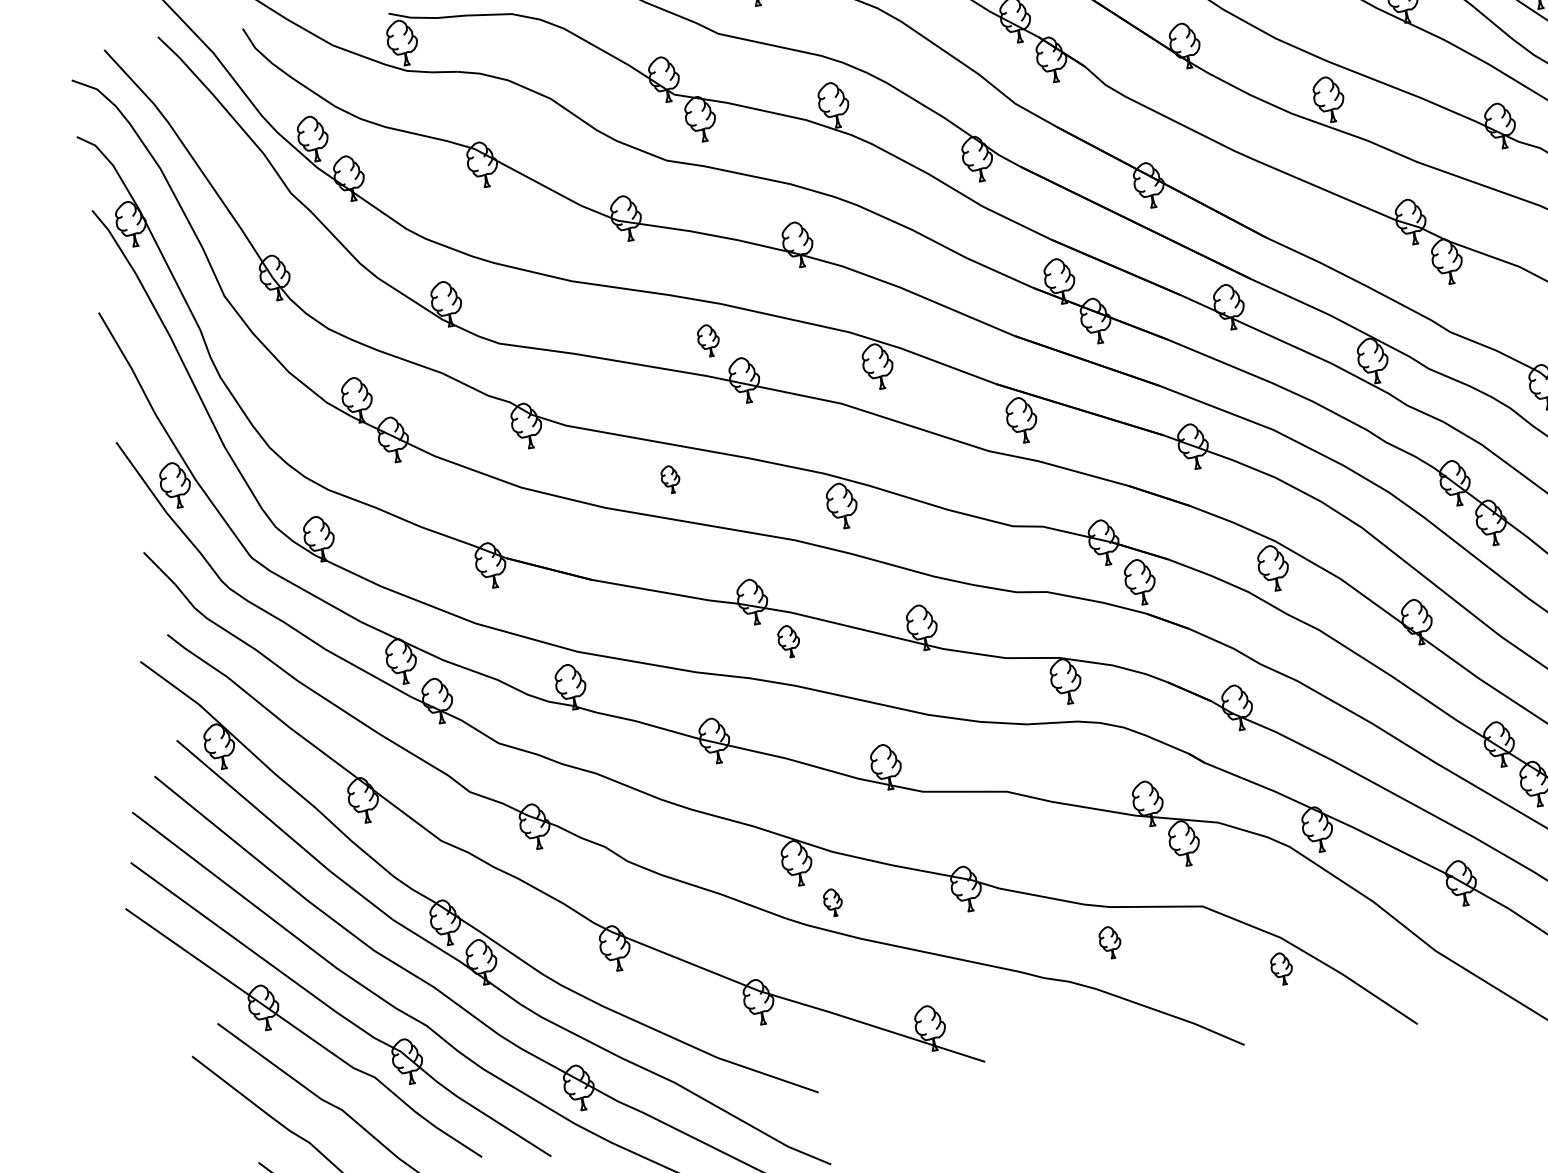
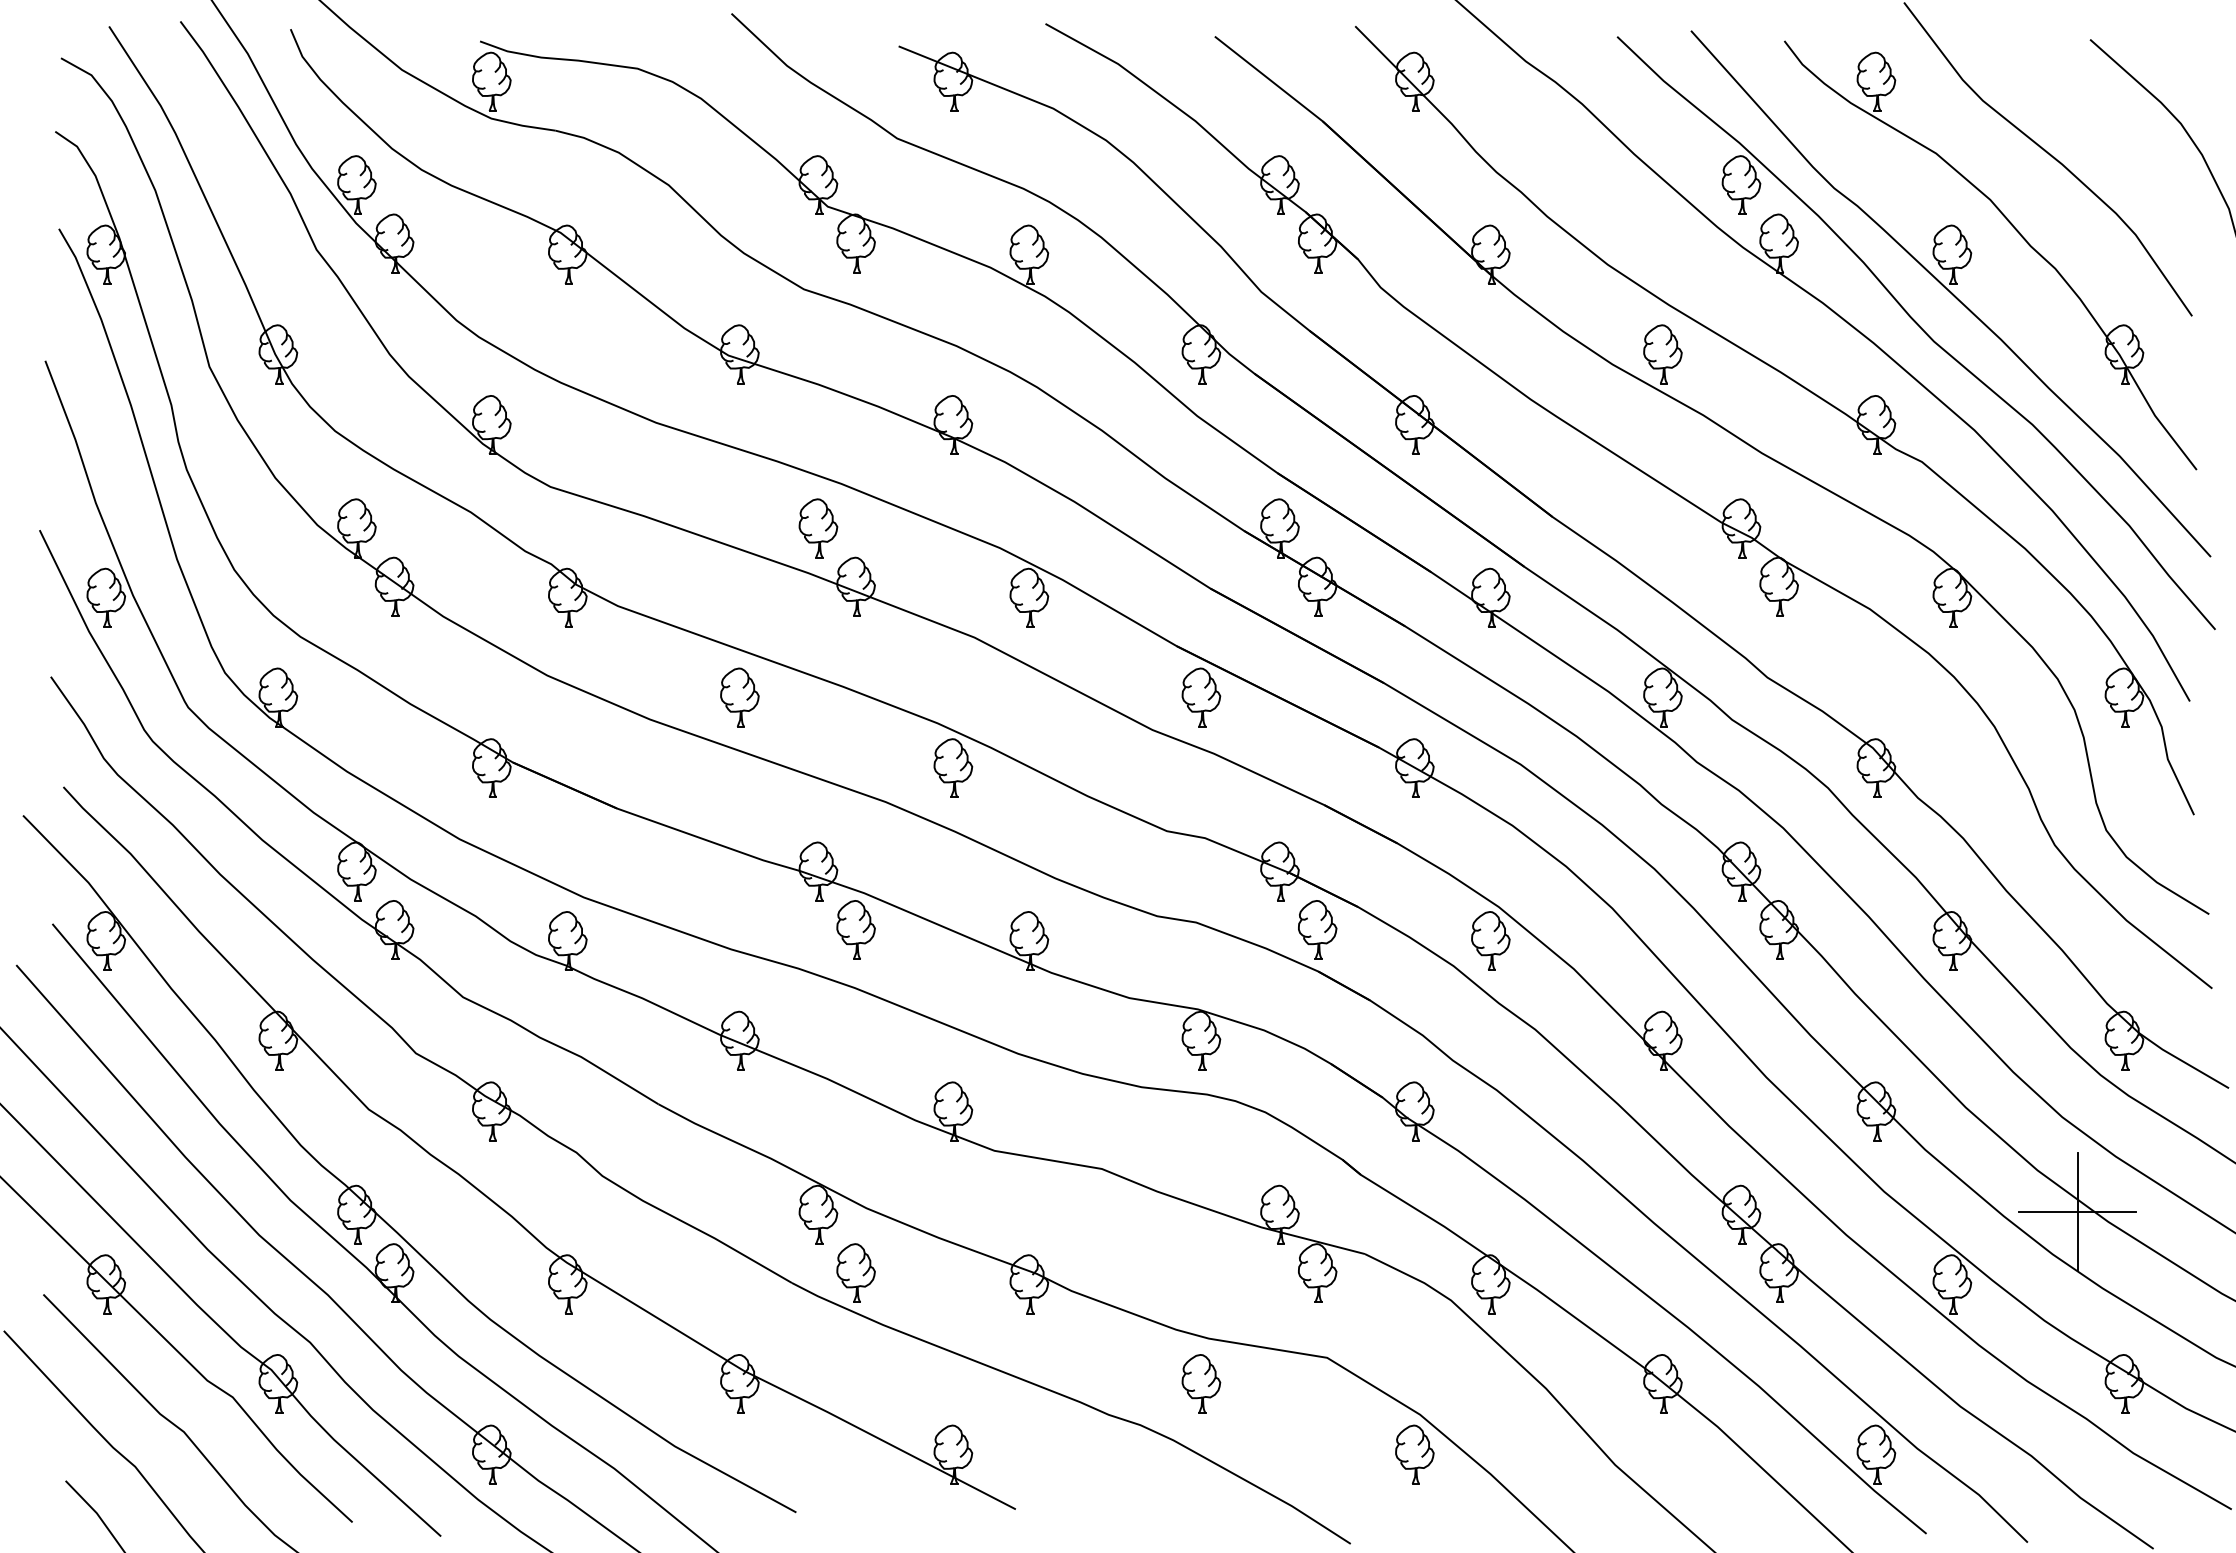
part: (708, 340) -> (818, 528), size x1.43
part: (670, 479) -> (739, 697), size x1.67
part: (788, 641) -> (855, 929), size x1.43
part: (832, 902) -> (855, 1272), size x1.67
part: (1110, 942) -> (1201, 1383), size x1.43
part: (1281, 968) -> (1414, 1454), size x1.43

